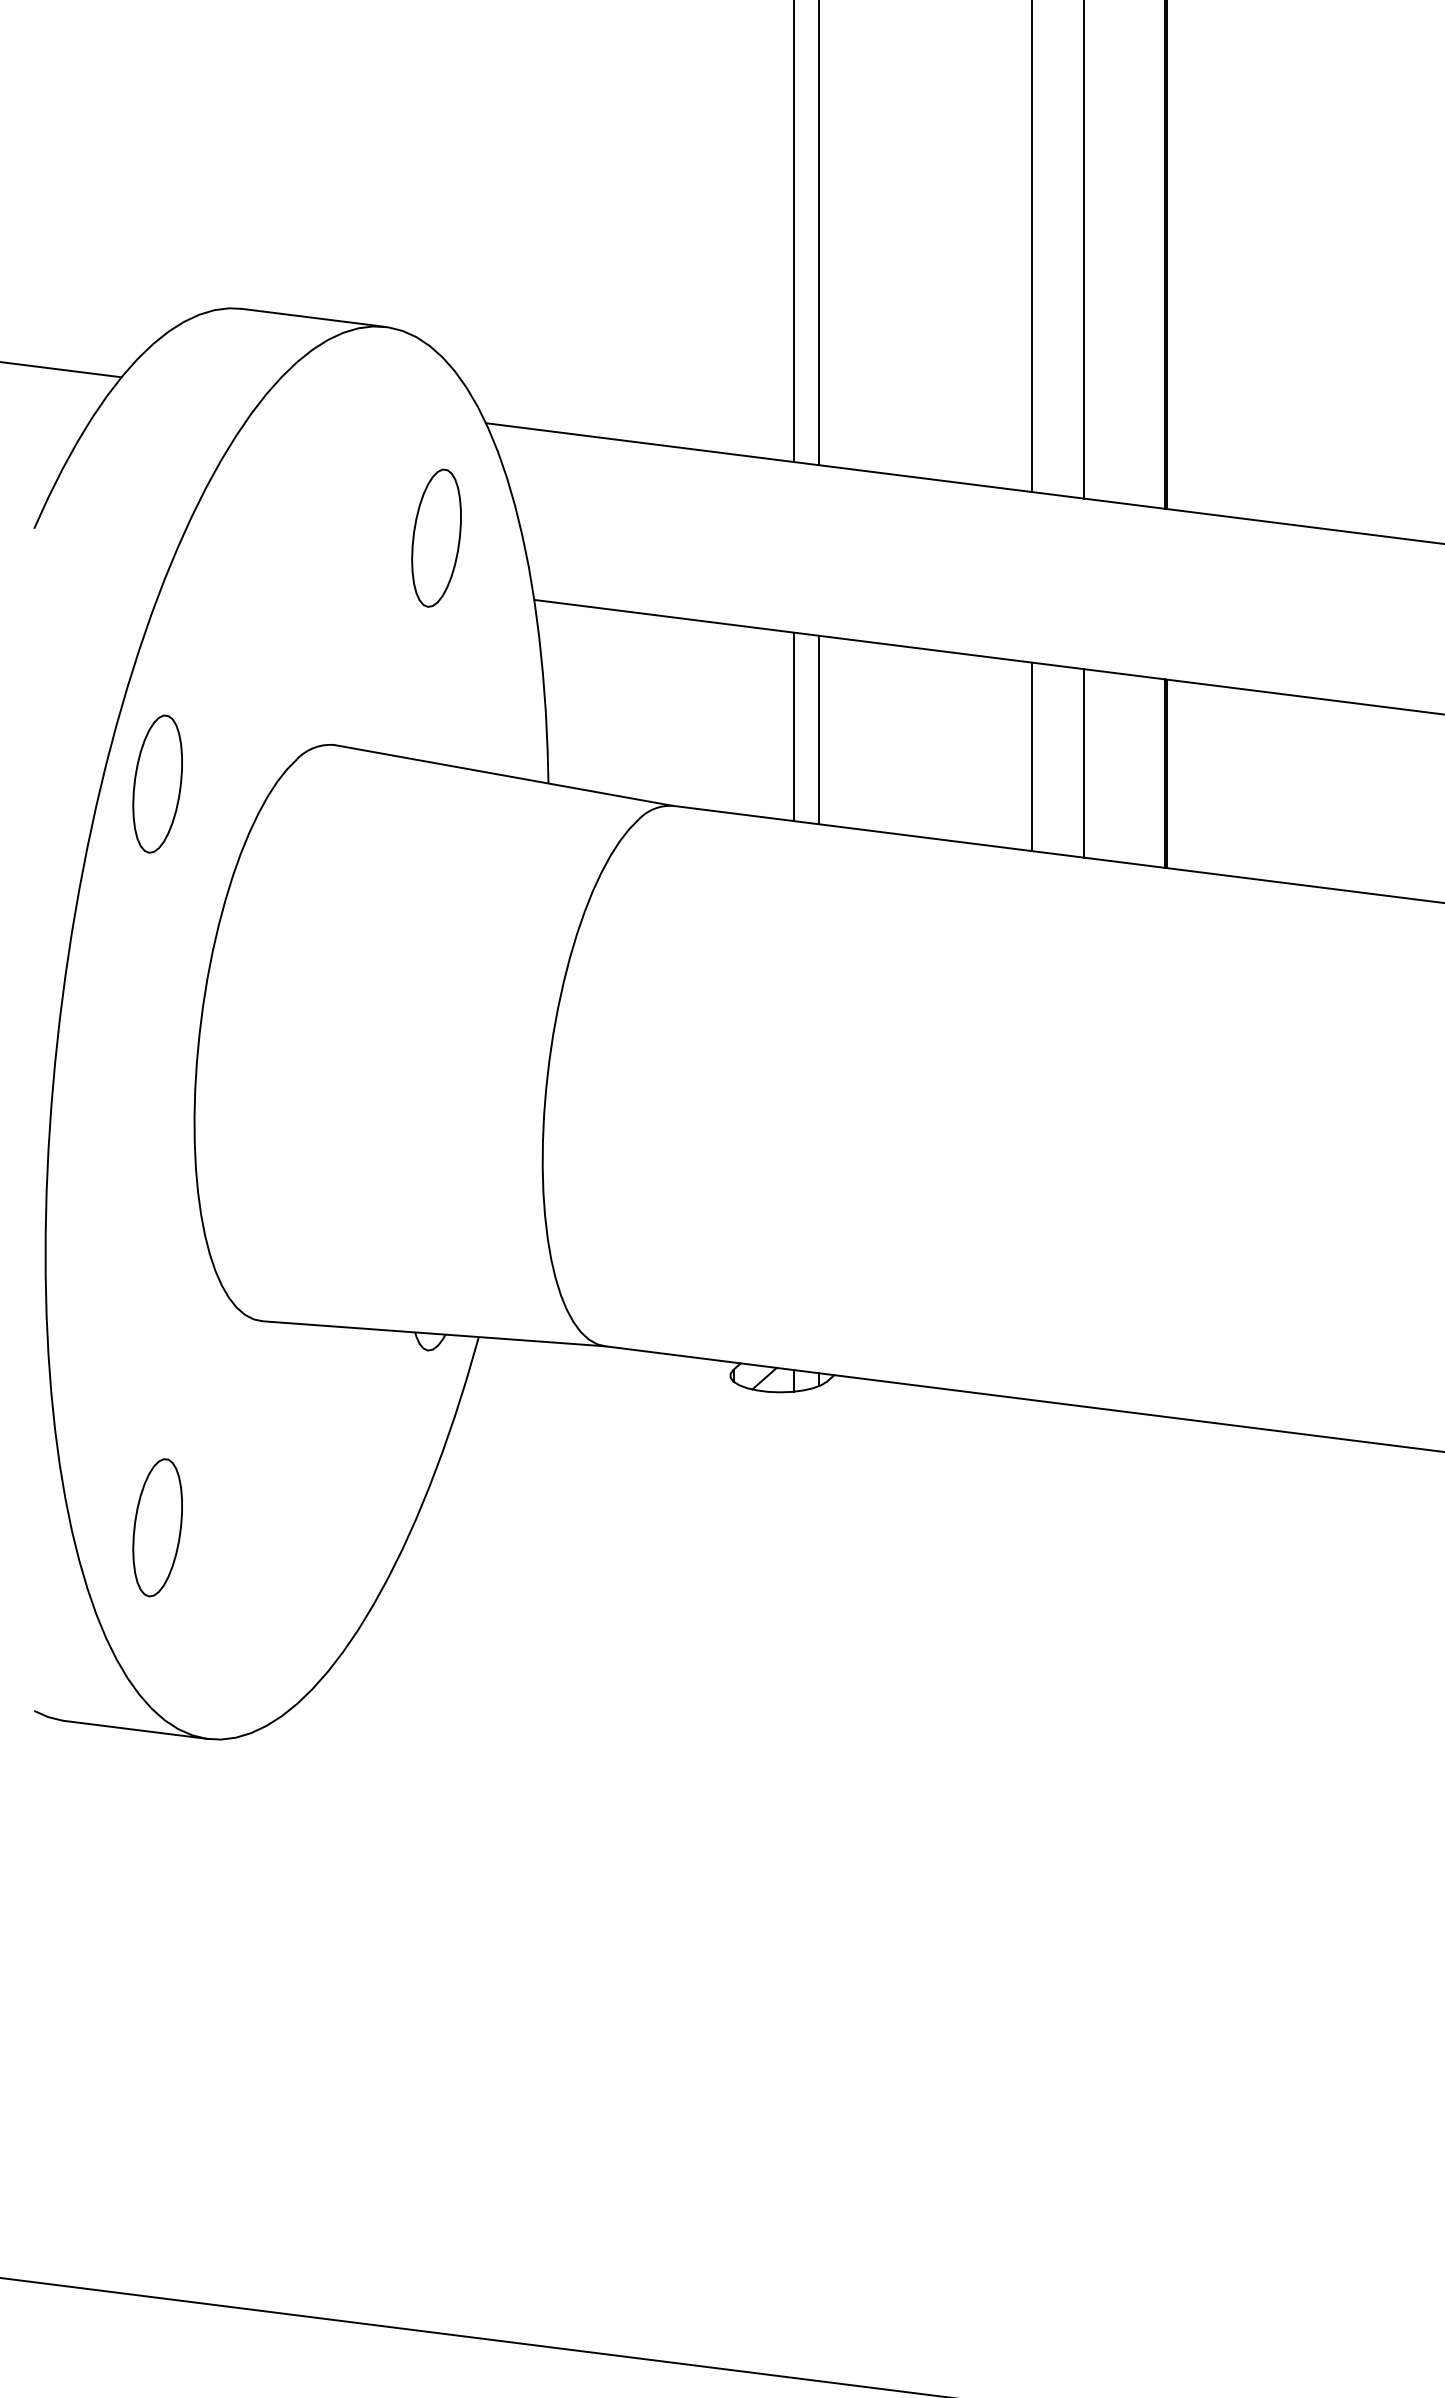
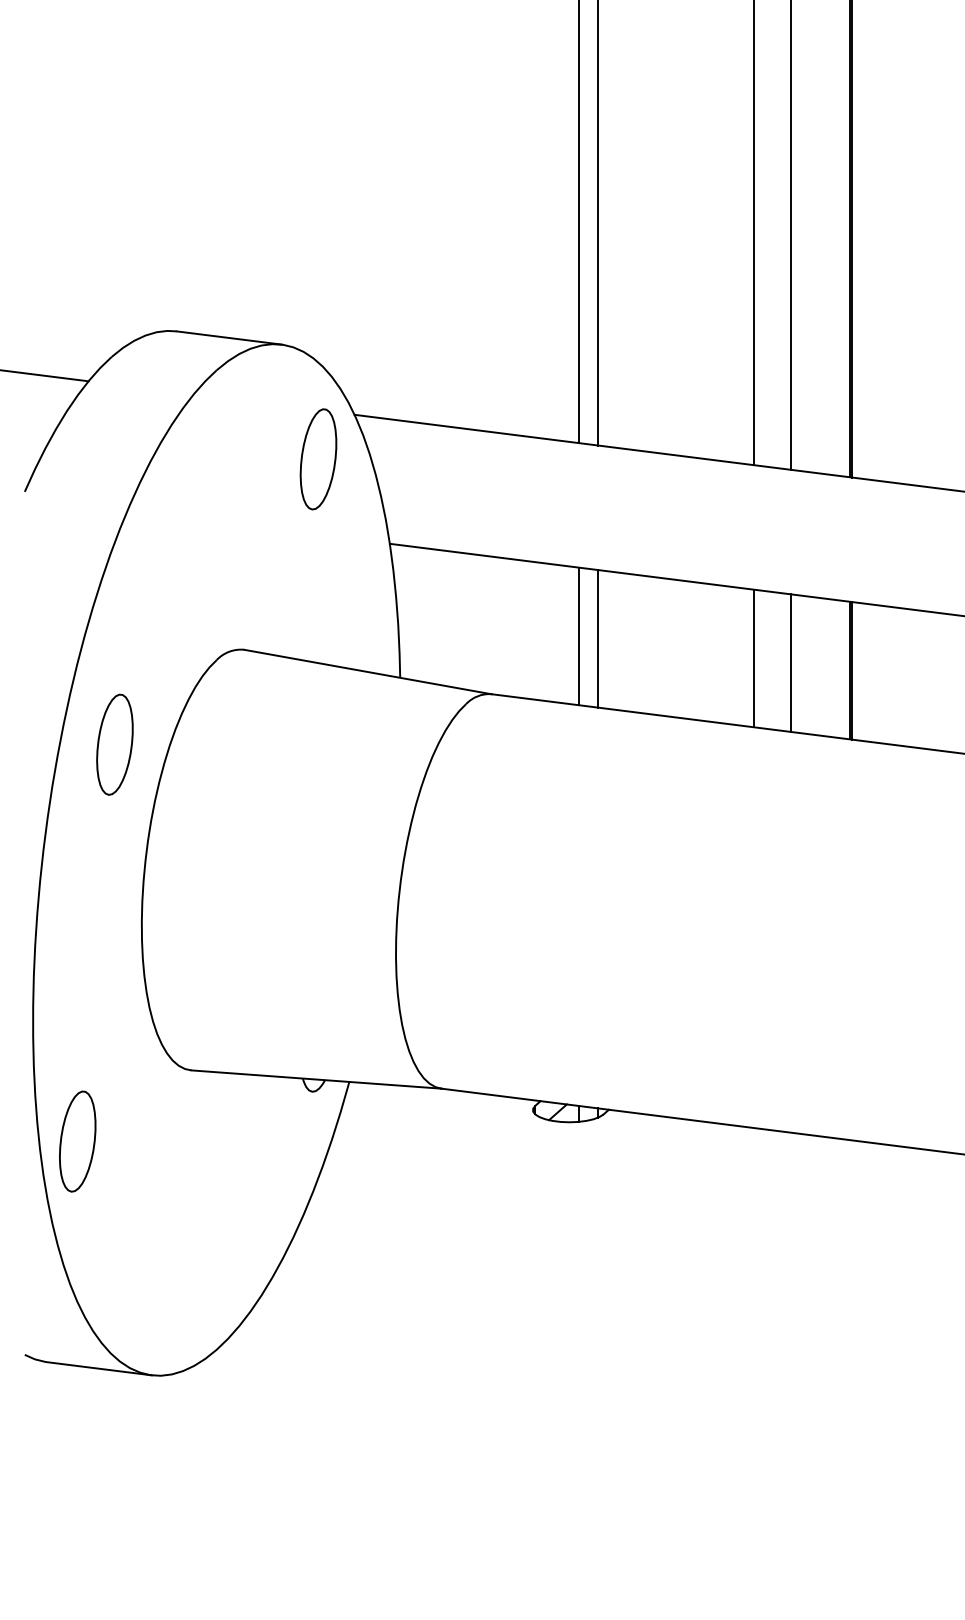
part: (436, 537) -> (318, 458), moved
part: (157, 783) -> (114, 744), moved
part: (157, 1527) -> (77, 1141), moved

